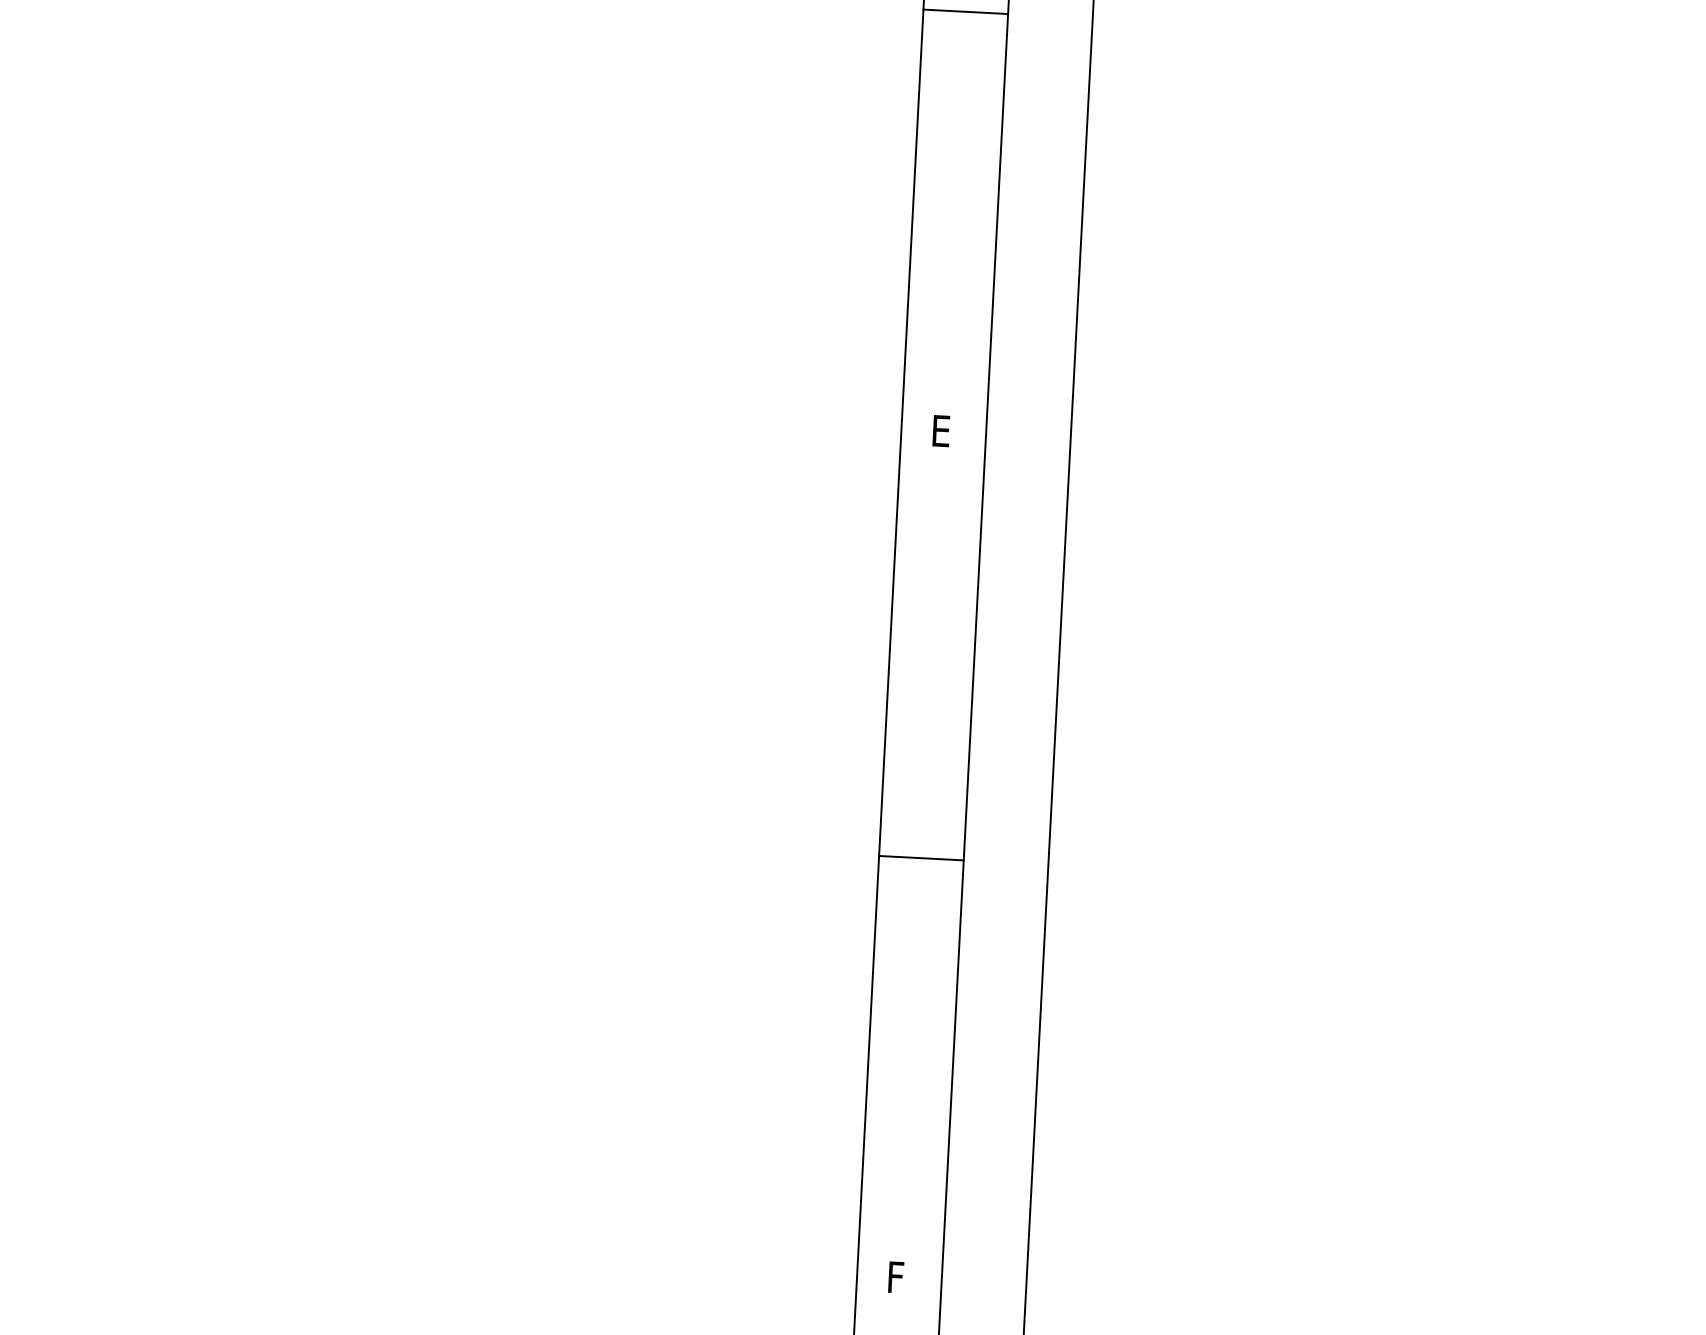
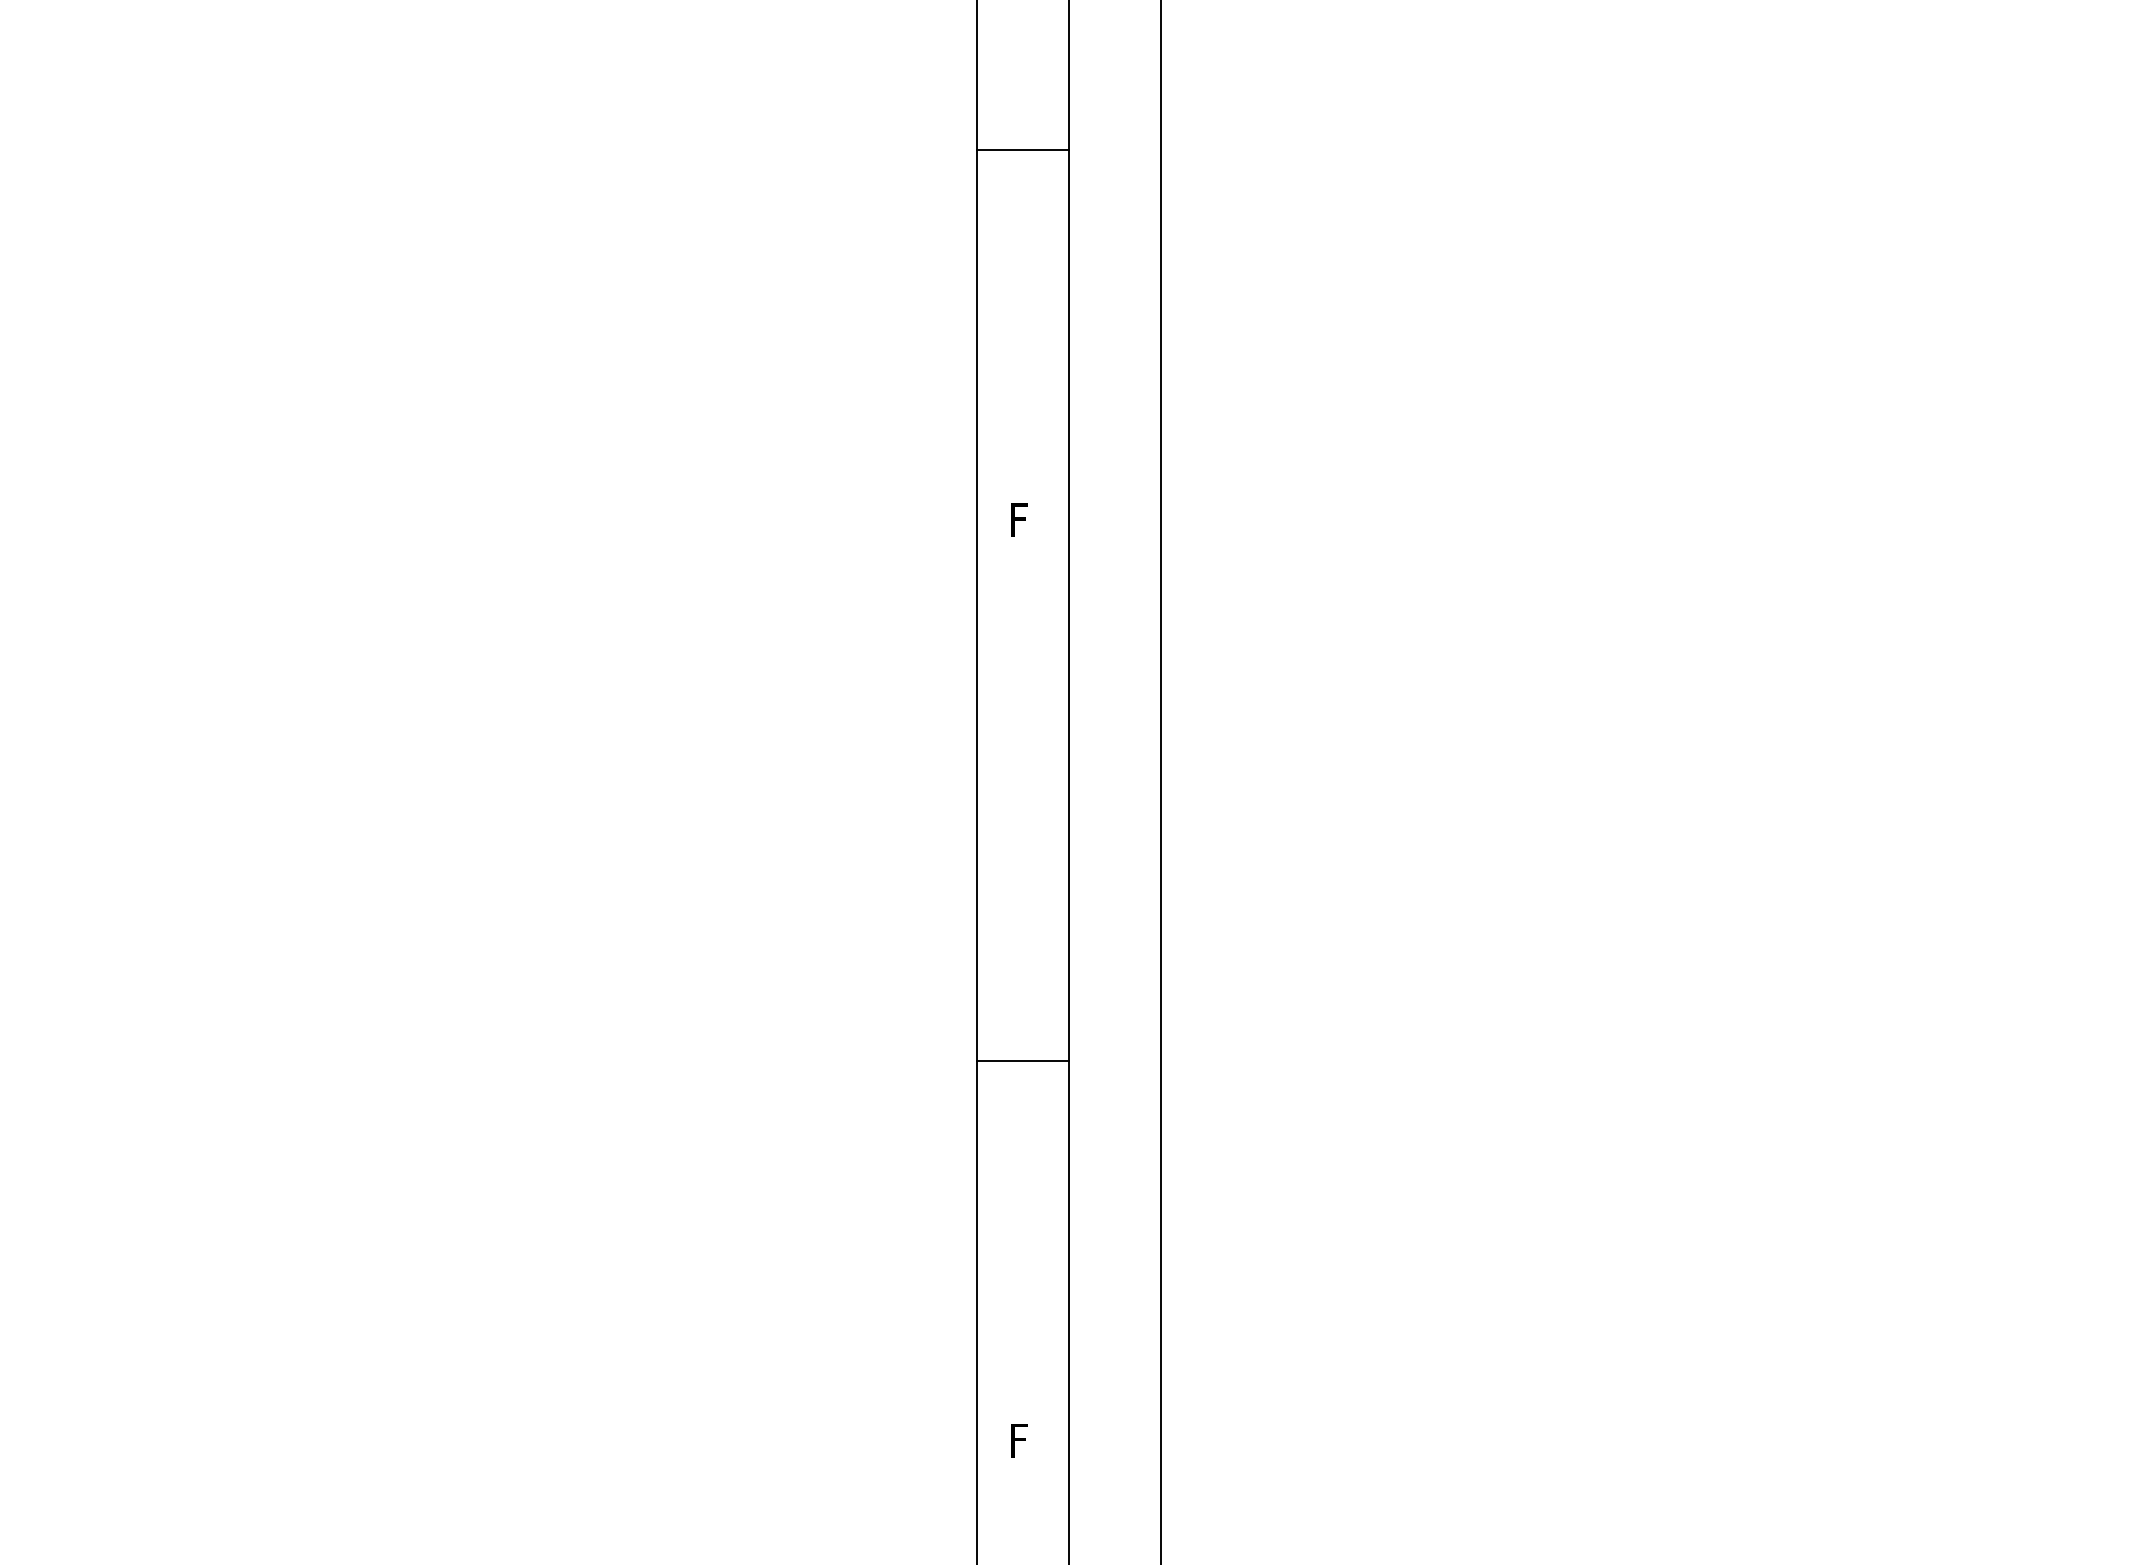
line: (965, 11) -> (1022, 150), moved
text: (942, 430) -> (1021, 519), E -> F
line: (920, 858) -> (1022, 1060), moved

